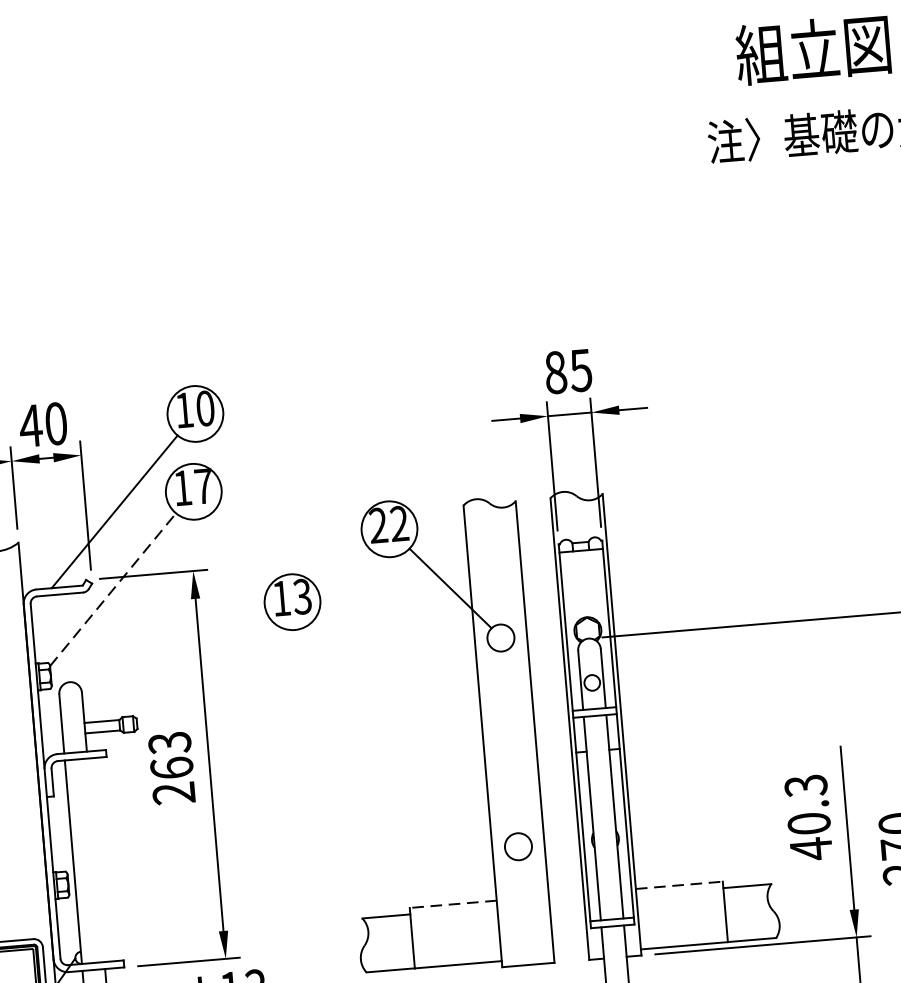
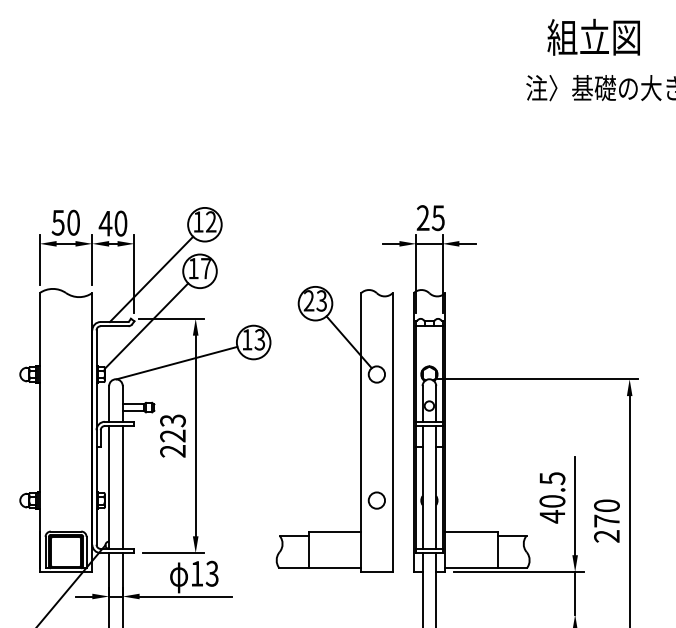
text: (554, 373) -> (422, 218), 85 -> 25
text: (205, 407) -> (211, 221), 10 -> 12
text: (398, 523) -> (321, 300), 22 -> 23
line: (112, 590) -> (146, 326), dashed -> solid
line: (167, 645) -> (176, 362), added
text: (171, 767) -> (172, 435), 263 -> 223
text: (804, 785) -> (551, 478), 40.3 -> 40.5
line: (95, 860) -> (122, 487), added
line: (679, 884) -> (471, 531), dashed -> solid
line: (452, 903) -> (334, 531), dashed -> solid

